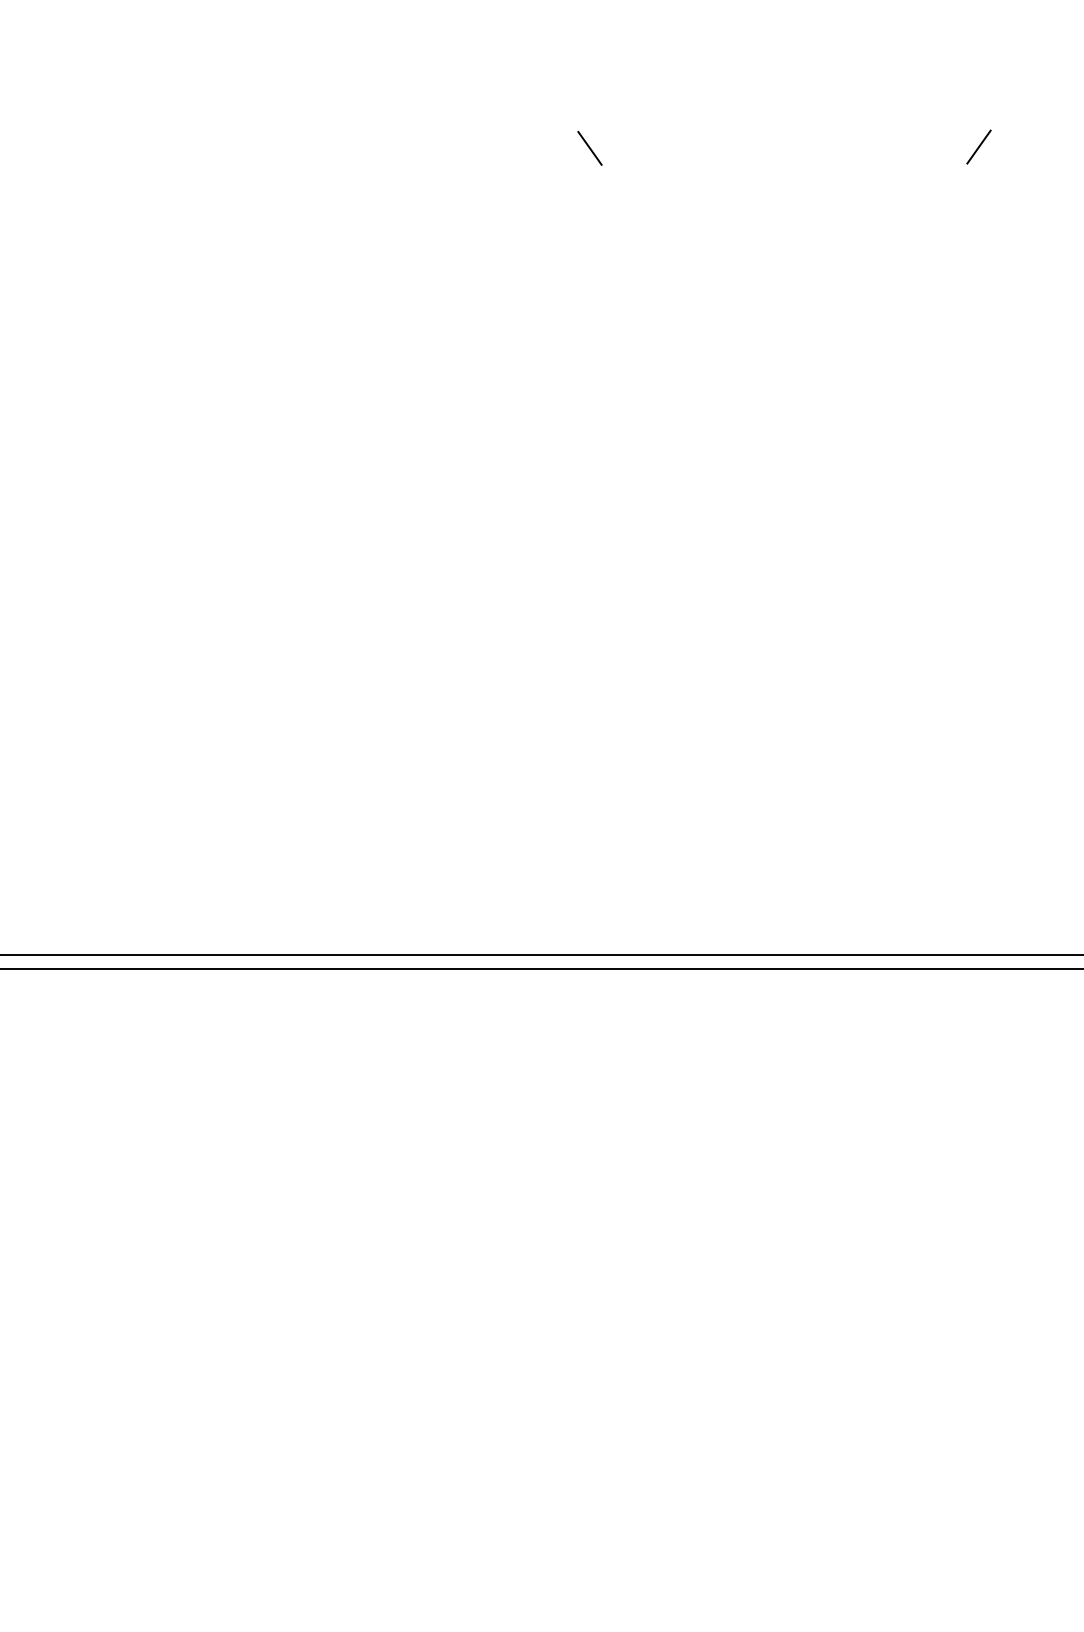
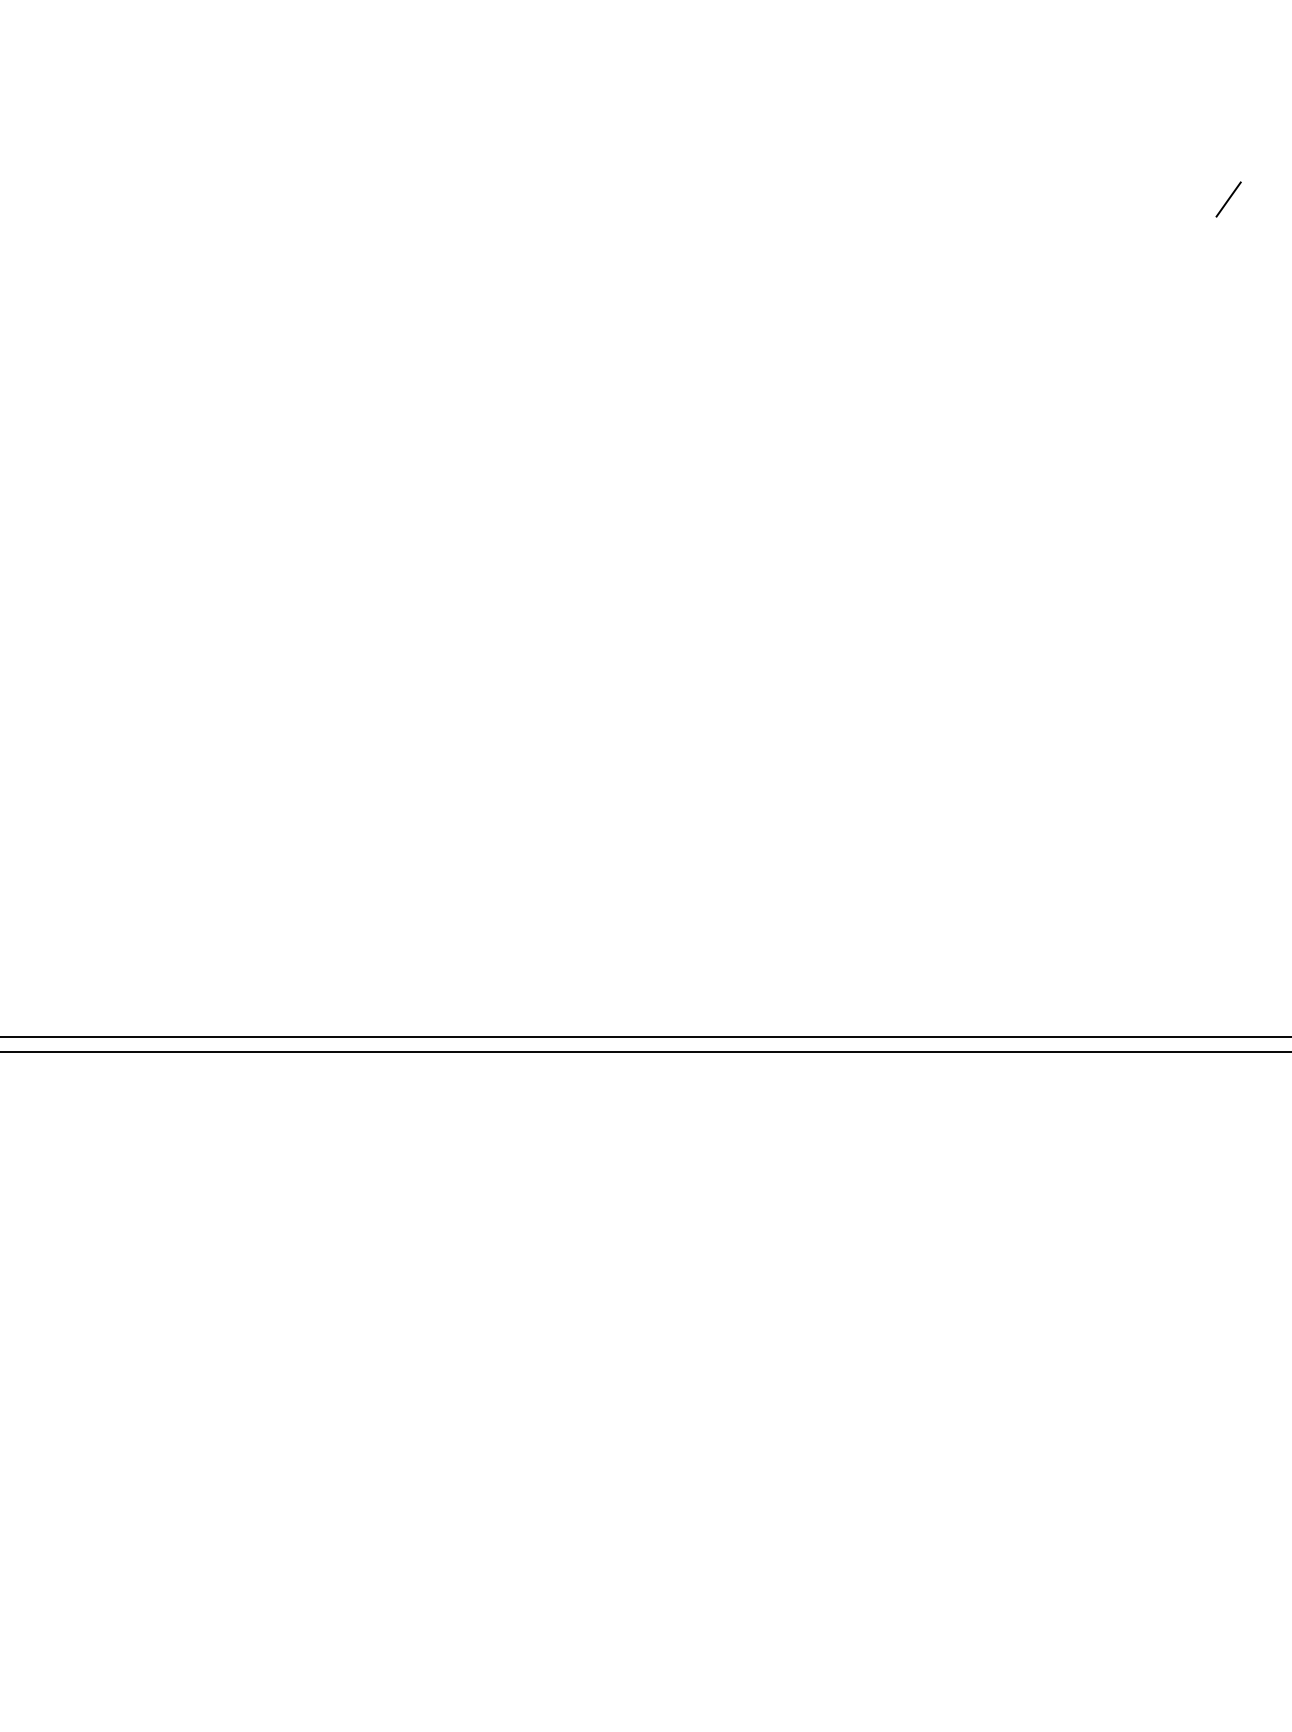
line: (590, 148) -> (825, 200), removed

